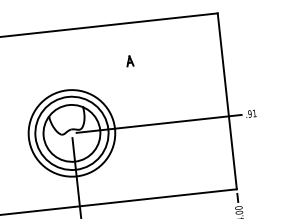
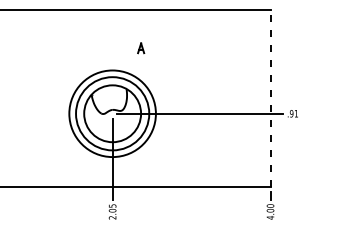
part: (130, 61) -> (141, 48), moved
line: (227, 101) -> (270, 98), solid -> dashed

